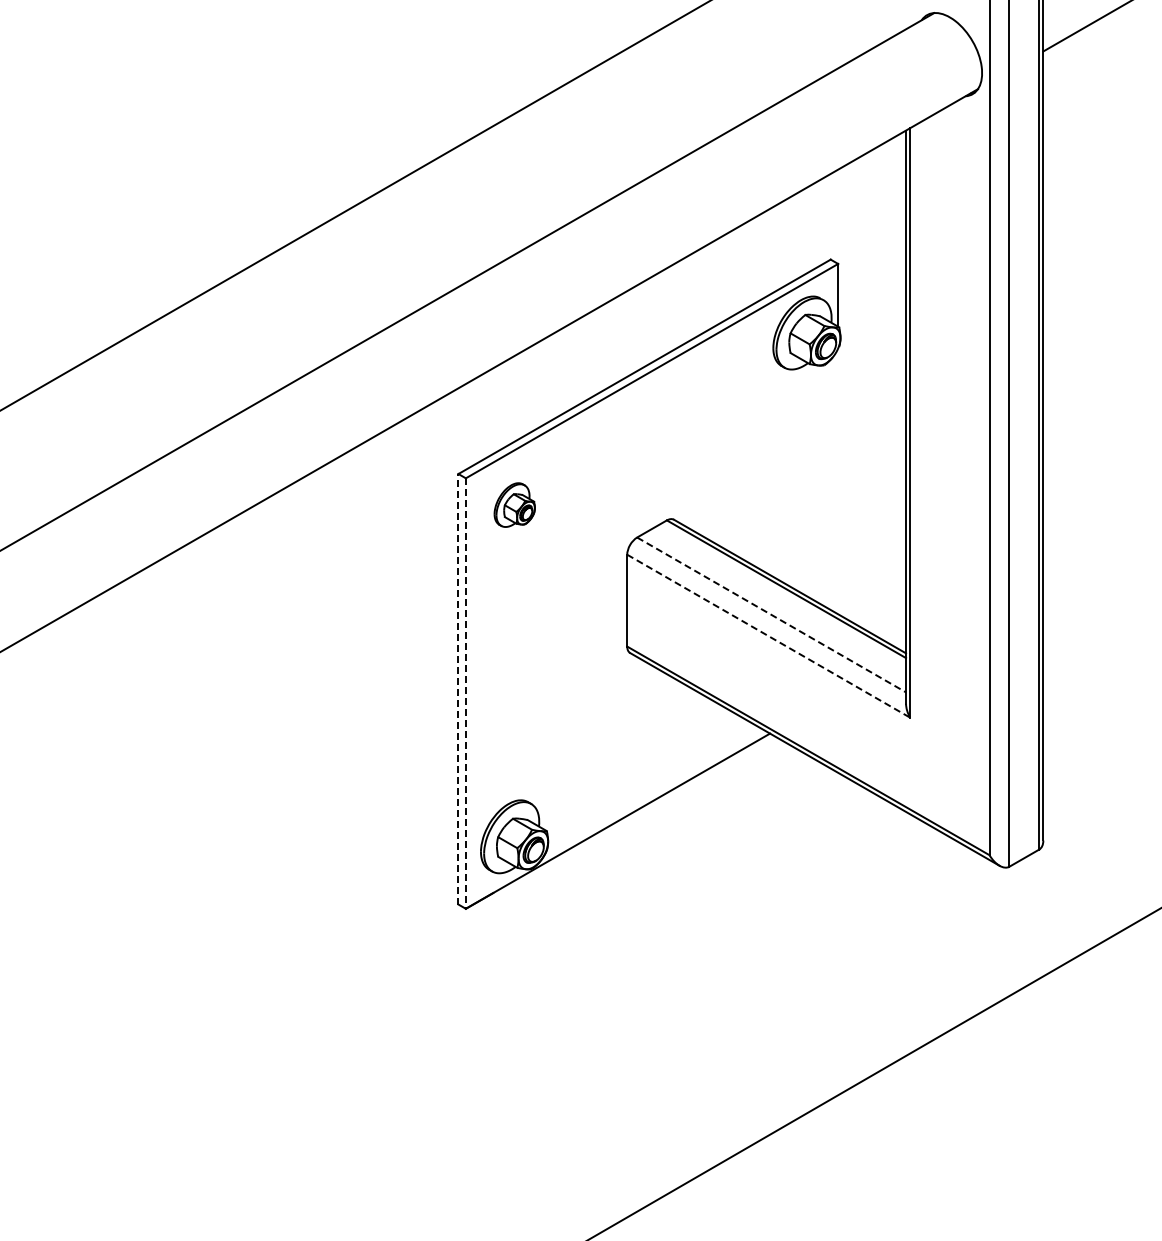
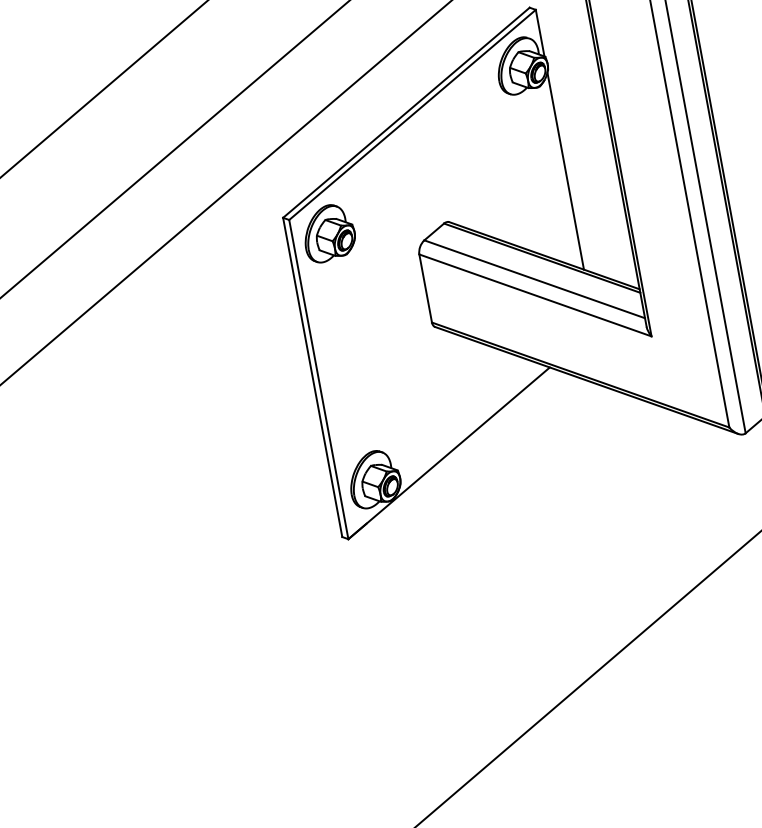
line: (838, 481) -> (565, 171), added
part: (514, 504) -> (328, 232), size x1.67
line: (772, 615) -> (535, 279), dashed -> solid
line: (769, 636) -> (536, 295), dashed -> solid
line: (458, 688) -> (312, 376), dashed -> solid
line: (465, 694) -> (318, 380), dashed -> solid

